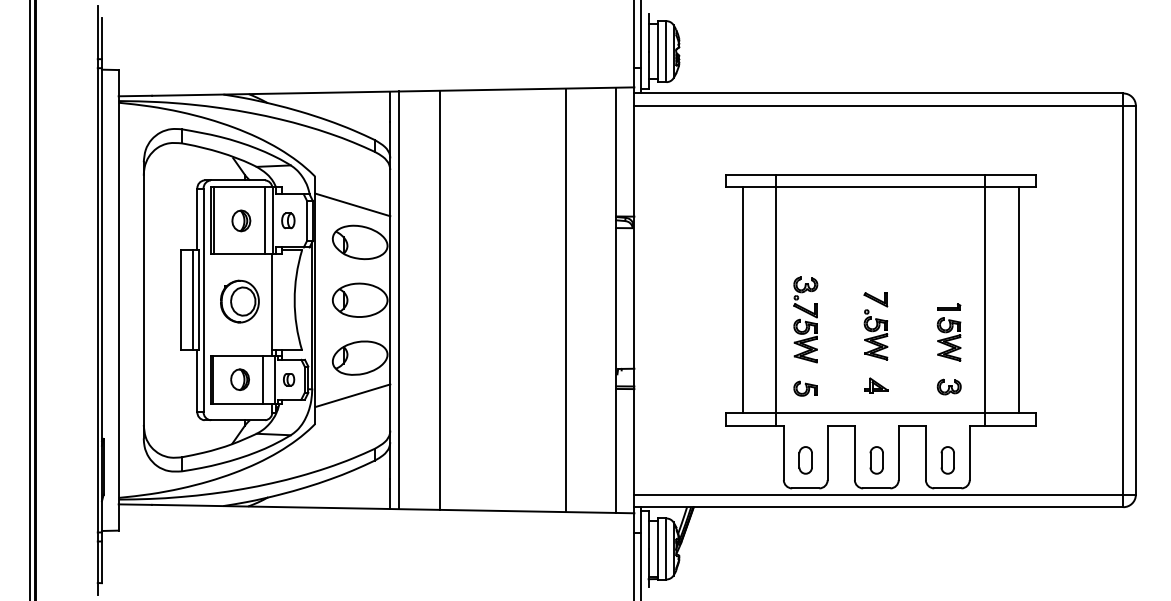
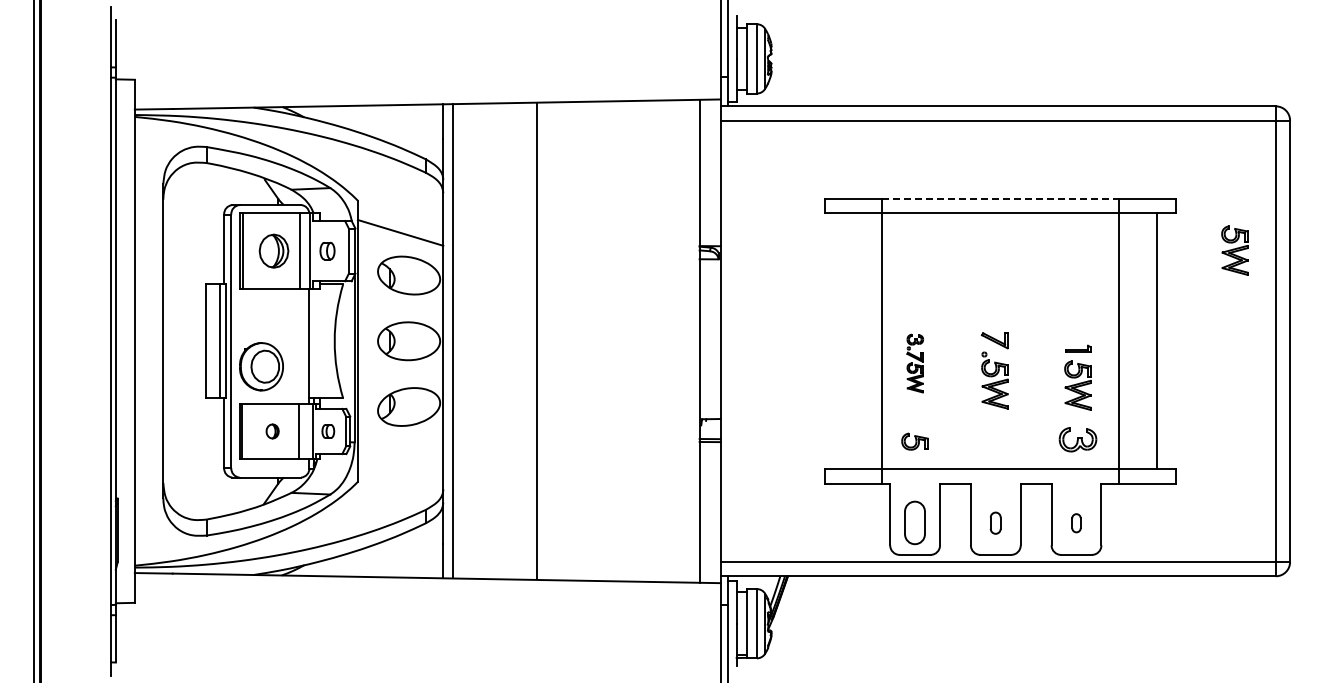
line: (880, 174) -> (1000, 198), solid -> dashed
part: (241, 220) -> (274, 250), size x1.4
part: (1086, 220) -> (1234, 250), added
line: (565, 299) -> (642, 340), removed
line: (440, 300) -> (537, 341), moved
line: (742, 300) -> (843, 341), removed
part: (239, 301) -> (261, 366), moved
part: (806, 319) -> (915, 363), size x0.6
part: (239, 379) -> (272, 431), size x0.6
part: (876, 385) -> (995, 438), removed
part: (949, 386) -> (1078, 439), size x1.4
line: (352, 395) -> (400, 449), removed
part: (806, 460) -> (915, 523), size x1.4
part: (876, 460) -> (995, 523), size x0.7
part: (947, 460) -> (1076, 523), size x0.6

